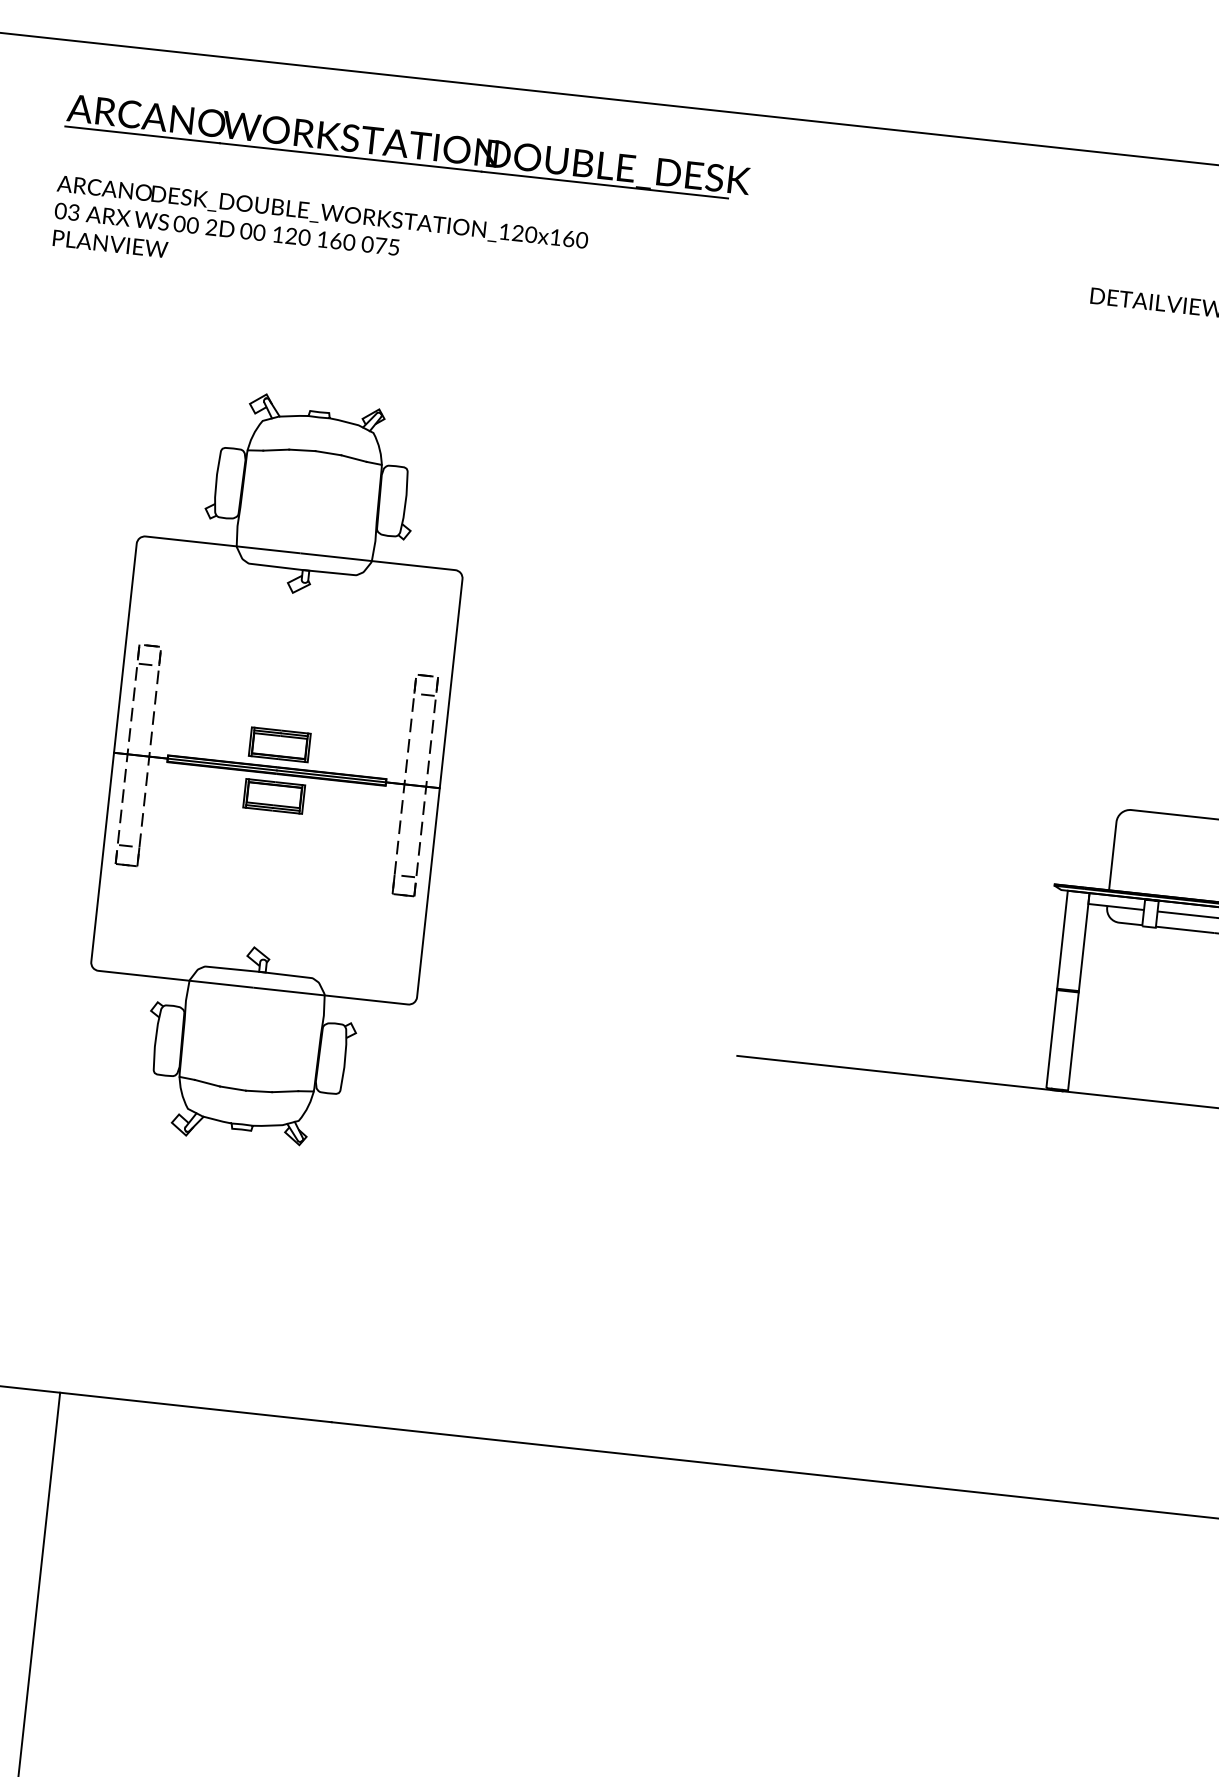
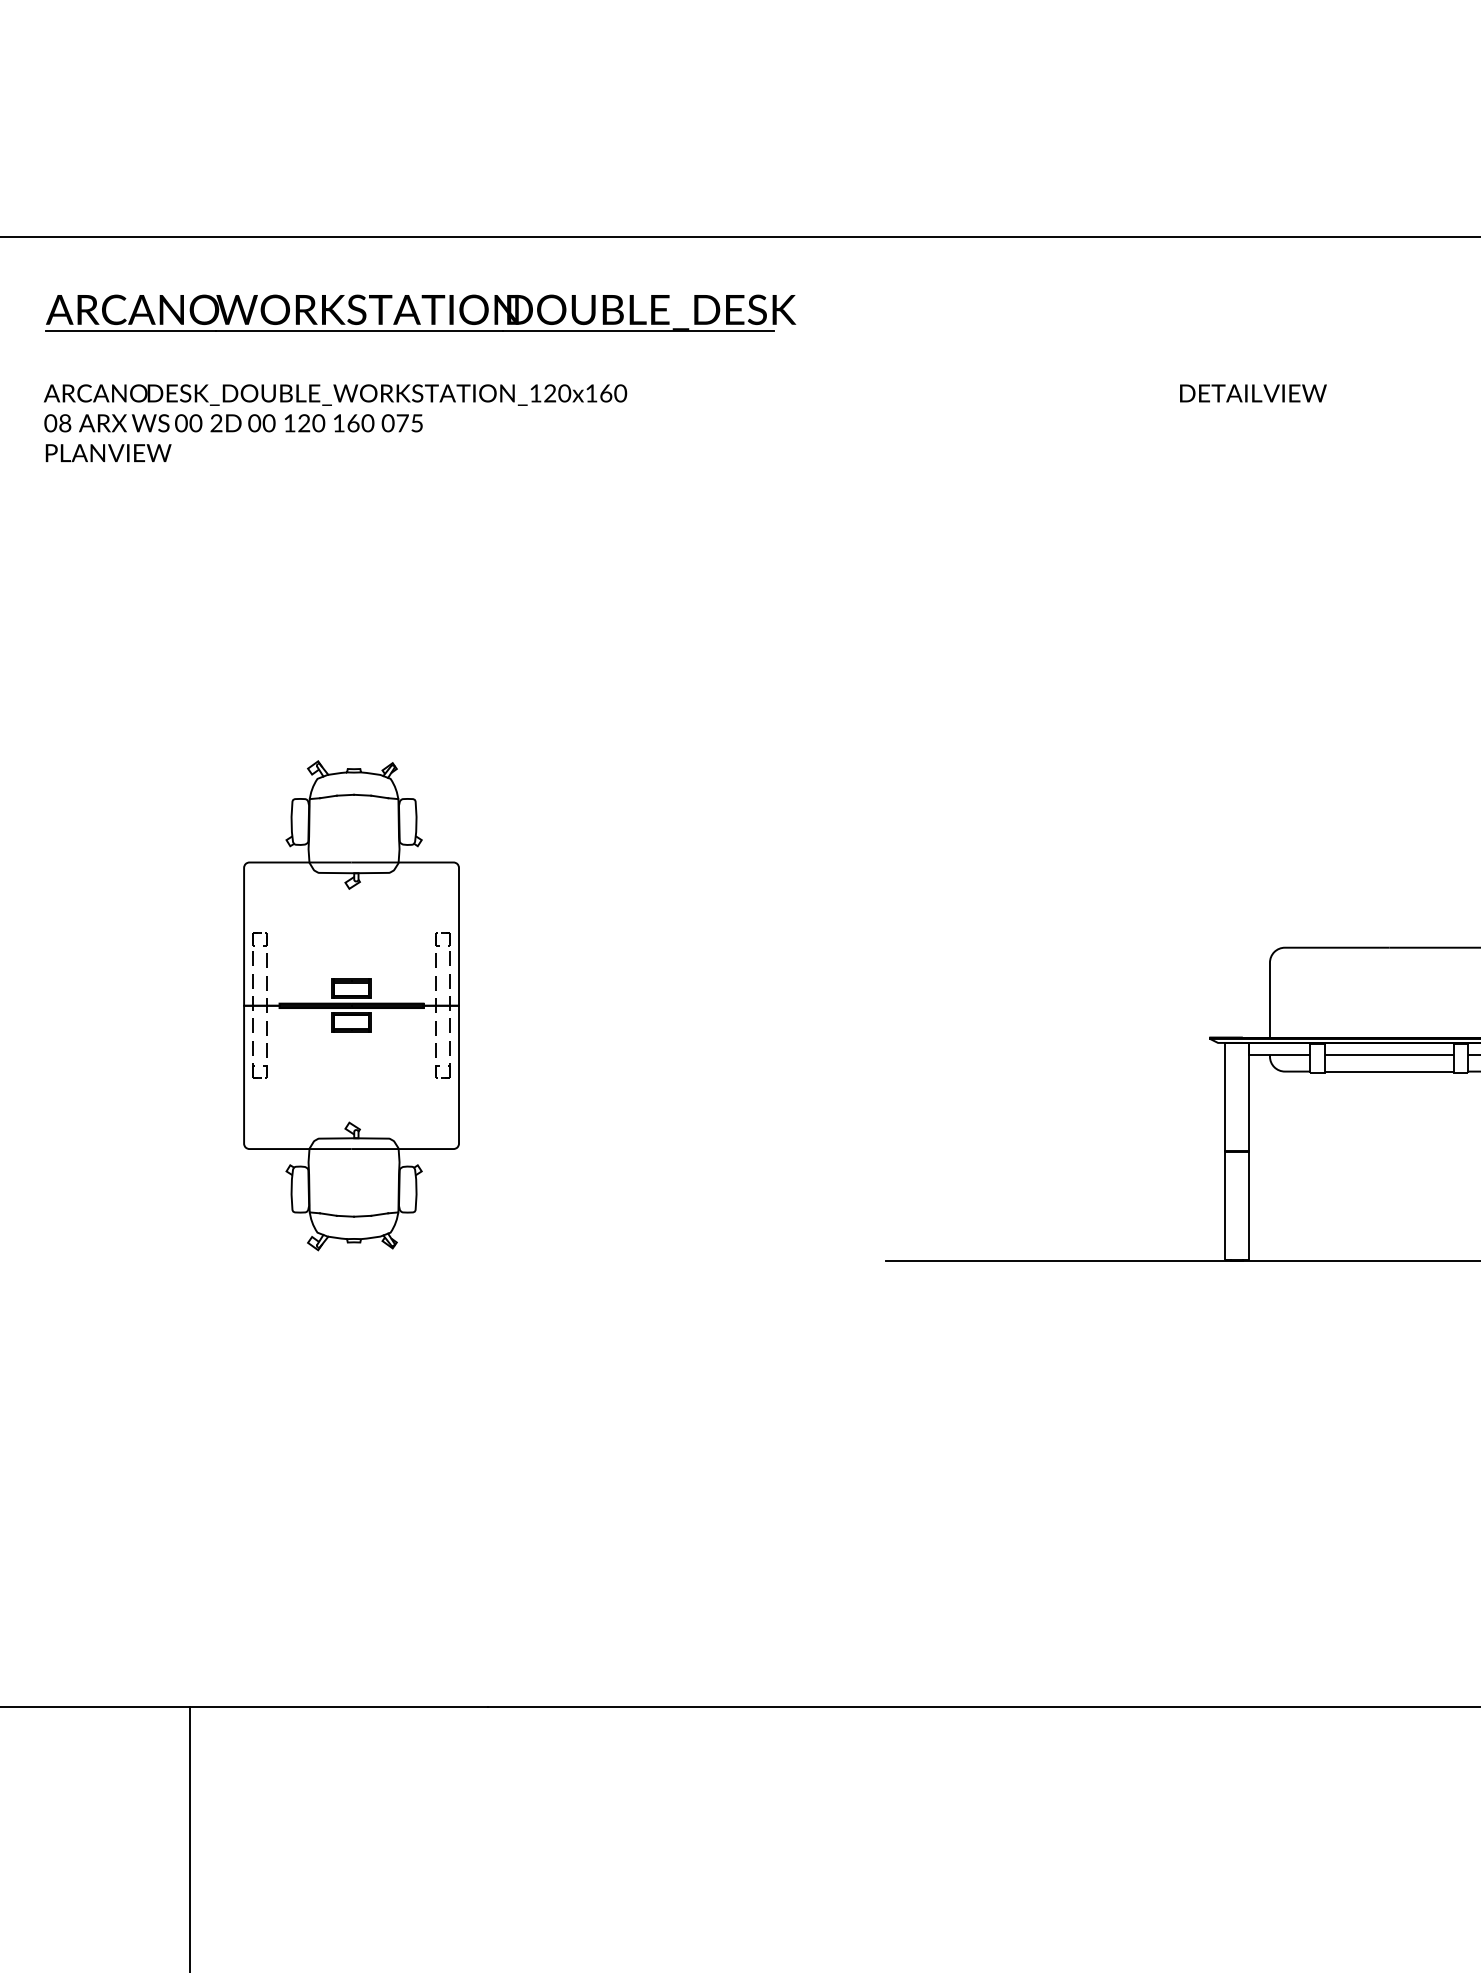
text: (74, 212) -> (65, 423), 03 -> 08
part: (276, 770) -> (351, 1005), size x0.6

